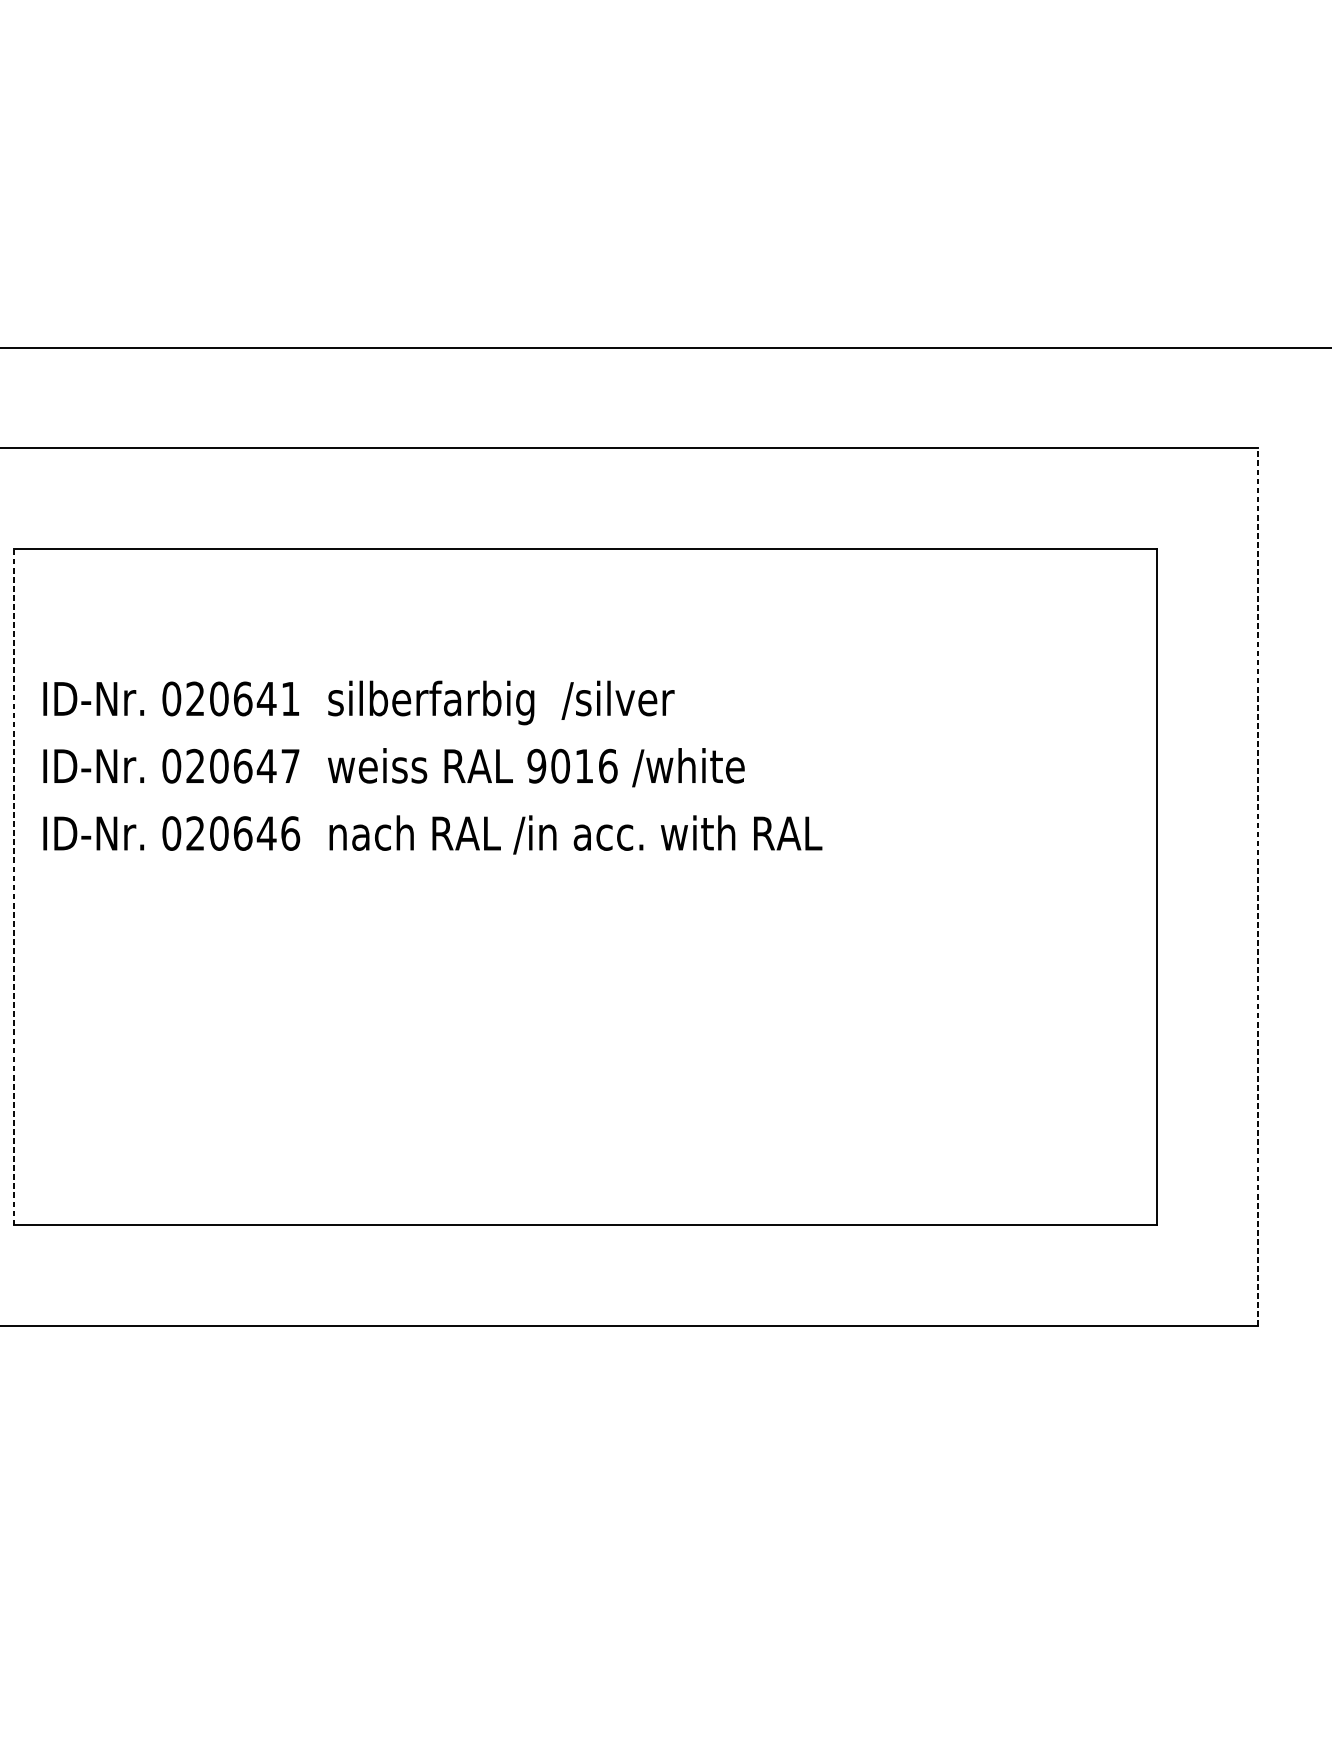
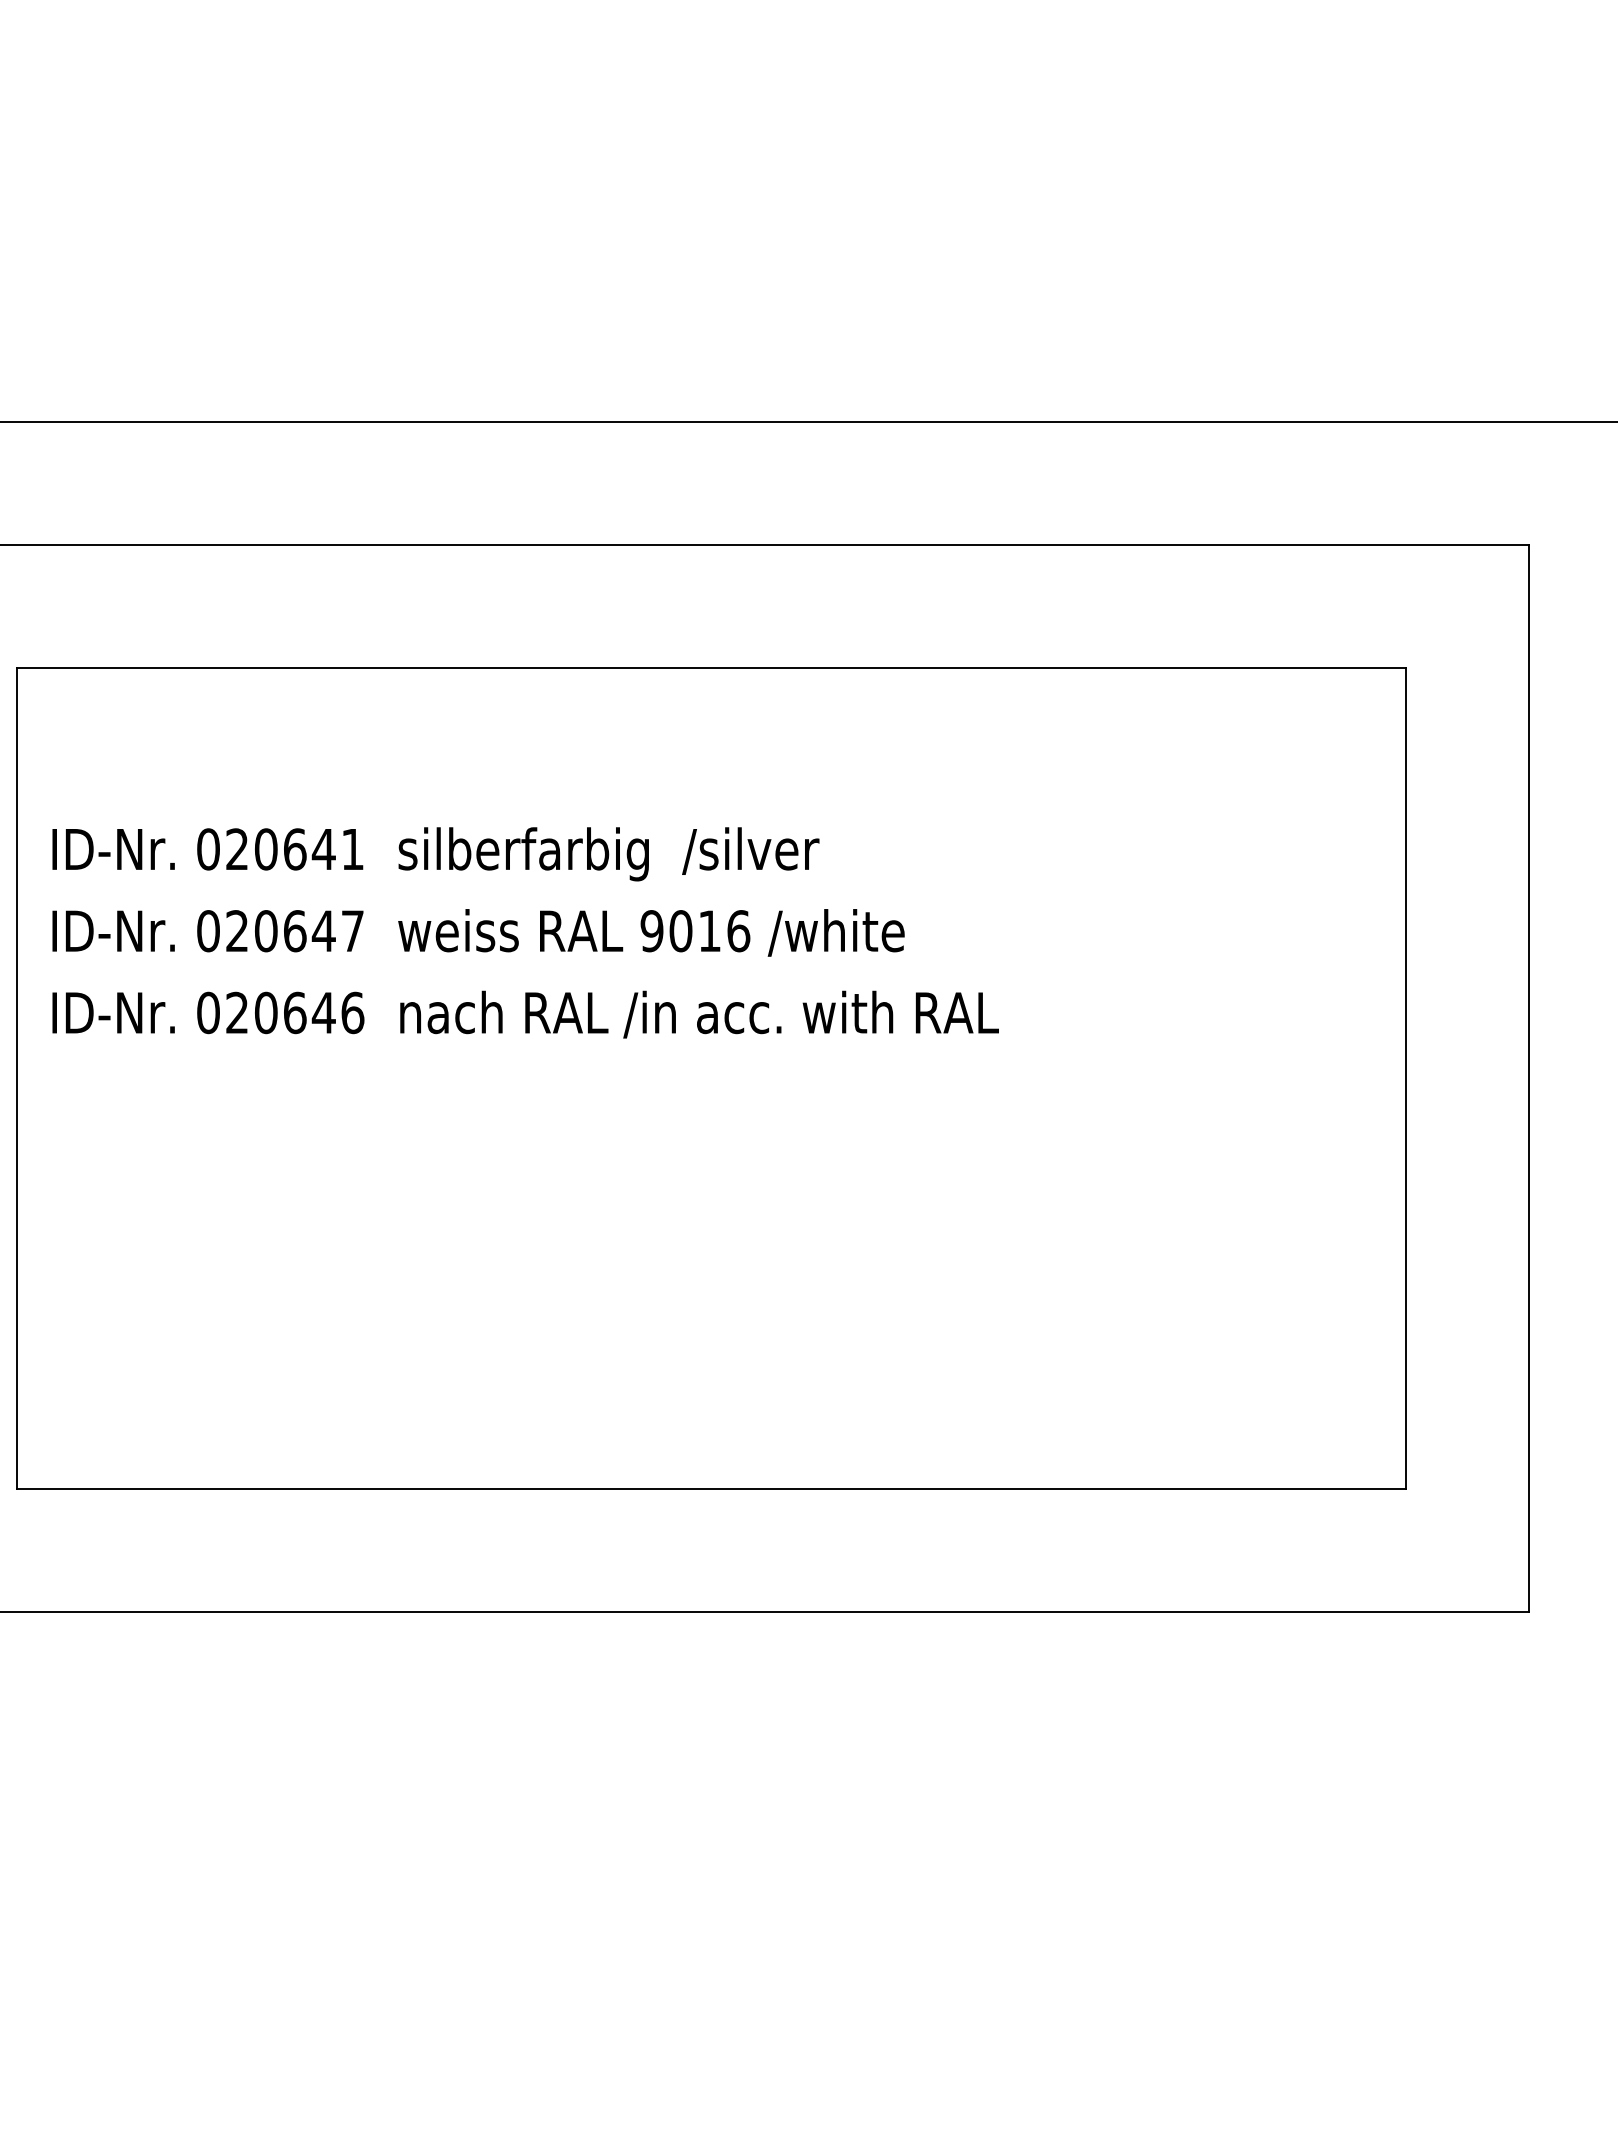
line: (1258, 886) -> (1528, 1077), dashed -> solid
line: (13, 887) -> (16, 1078), dashed -> solid

